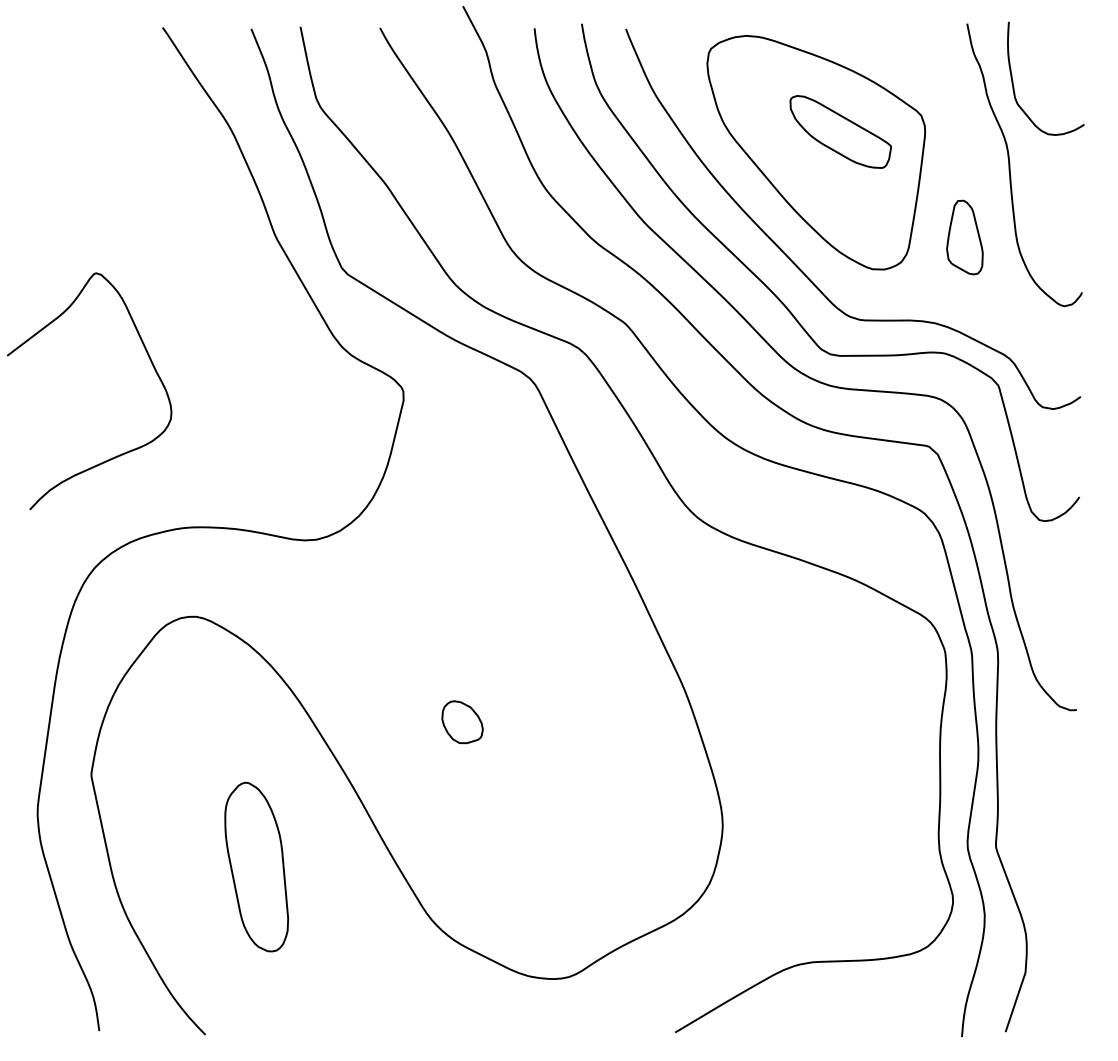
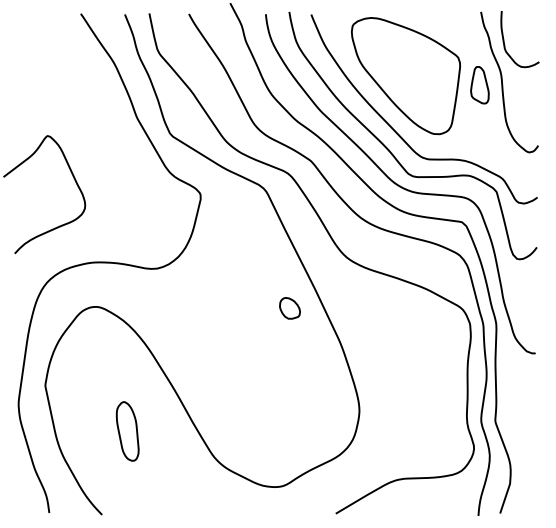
part: (841, 131) -> (418, 65), removed
part: (964, 238) -> (479, 85), moved
part: (461, 722) -> (289, 308), moved
part: (256, 867) -> (127, 431), size x0.7

